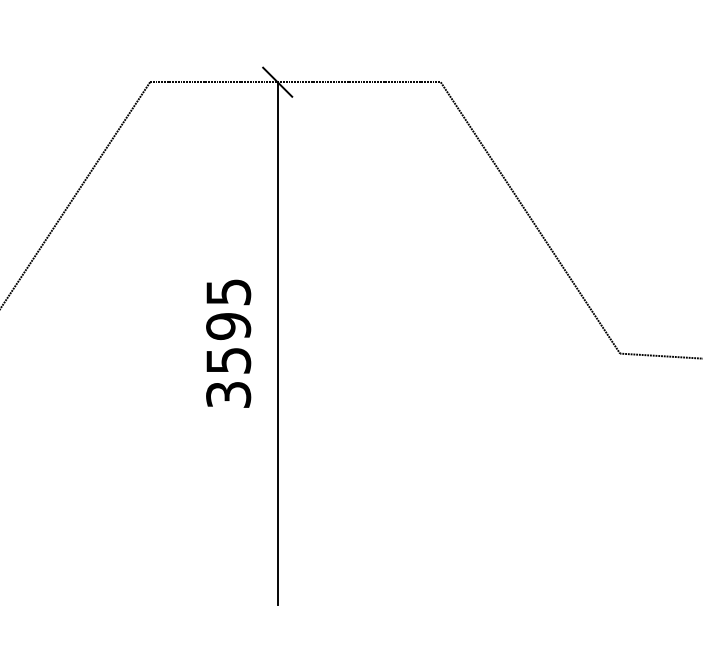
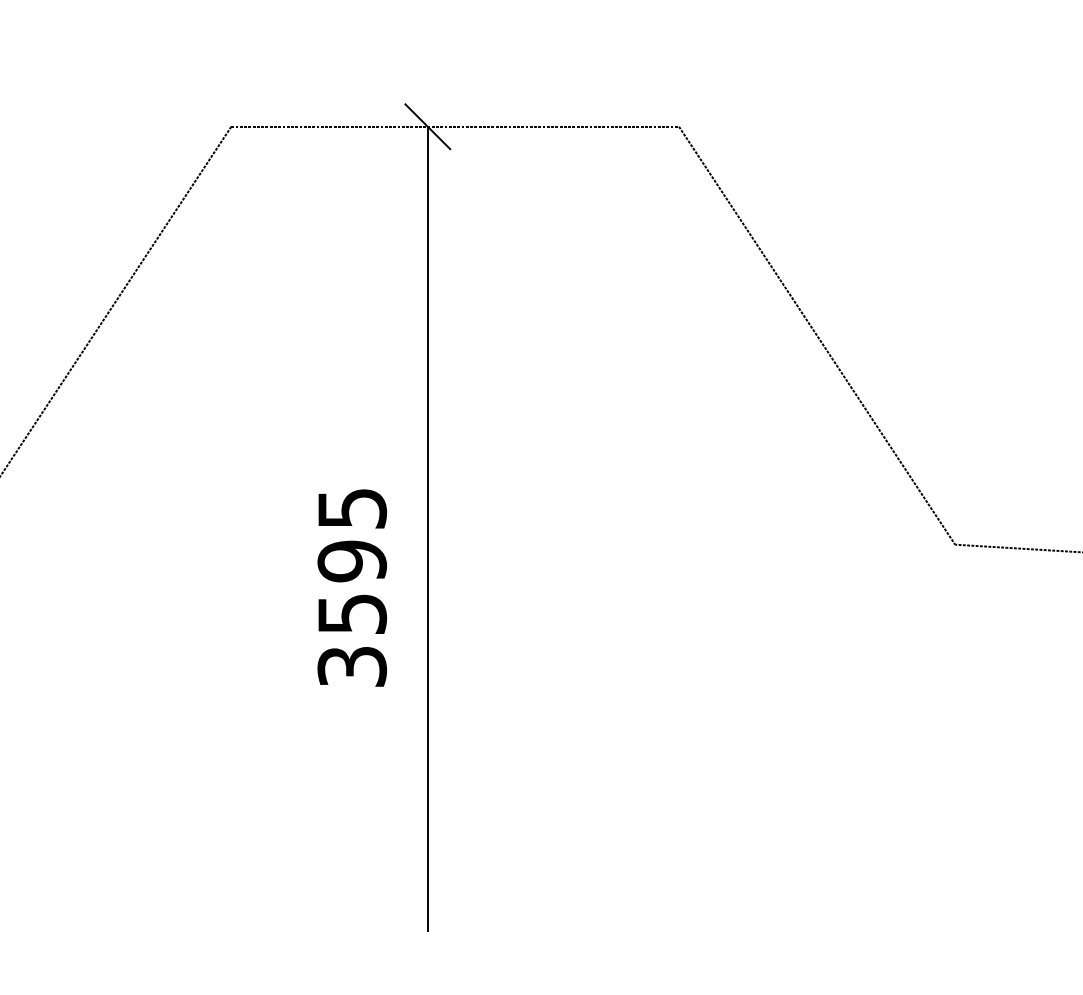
text: (228, 343) -> (352, 587), moved

